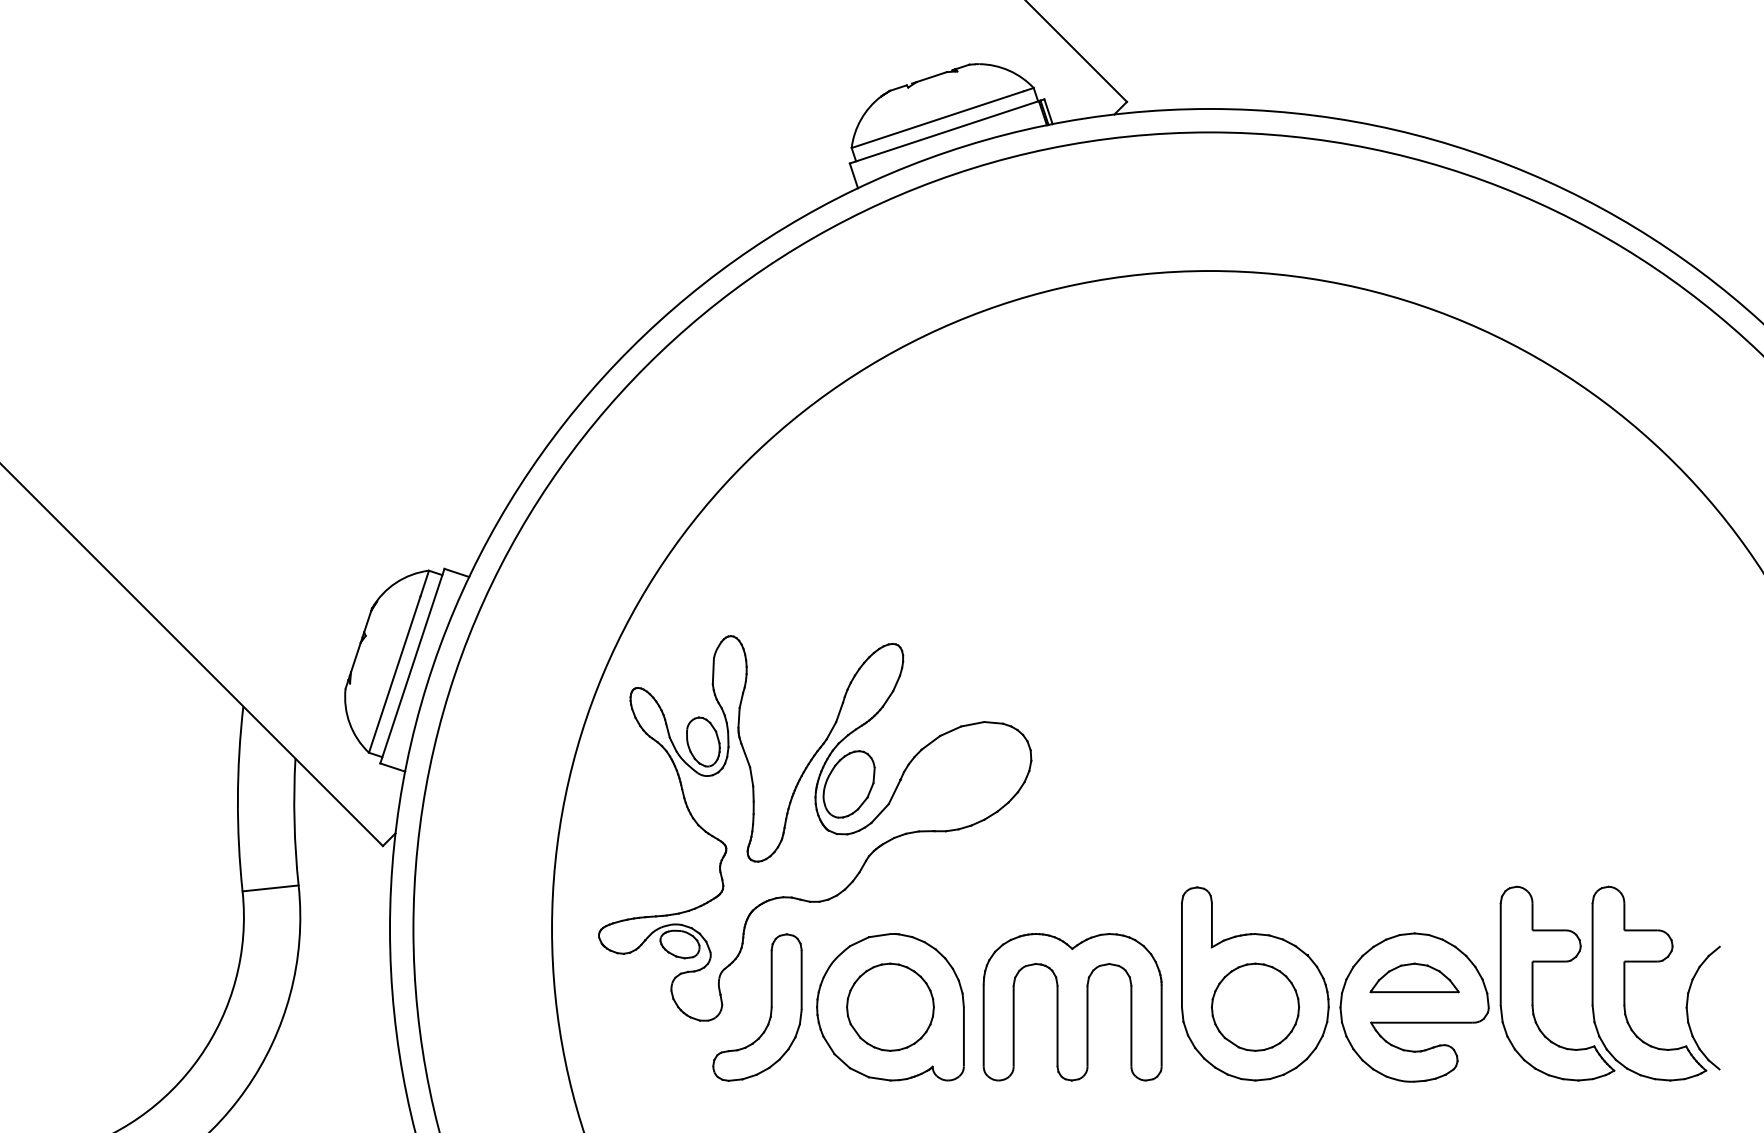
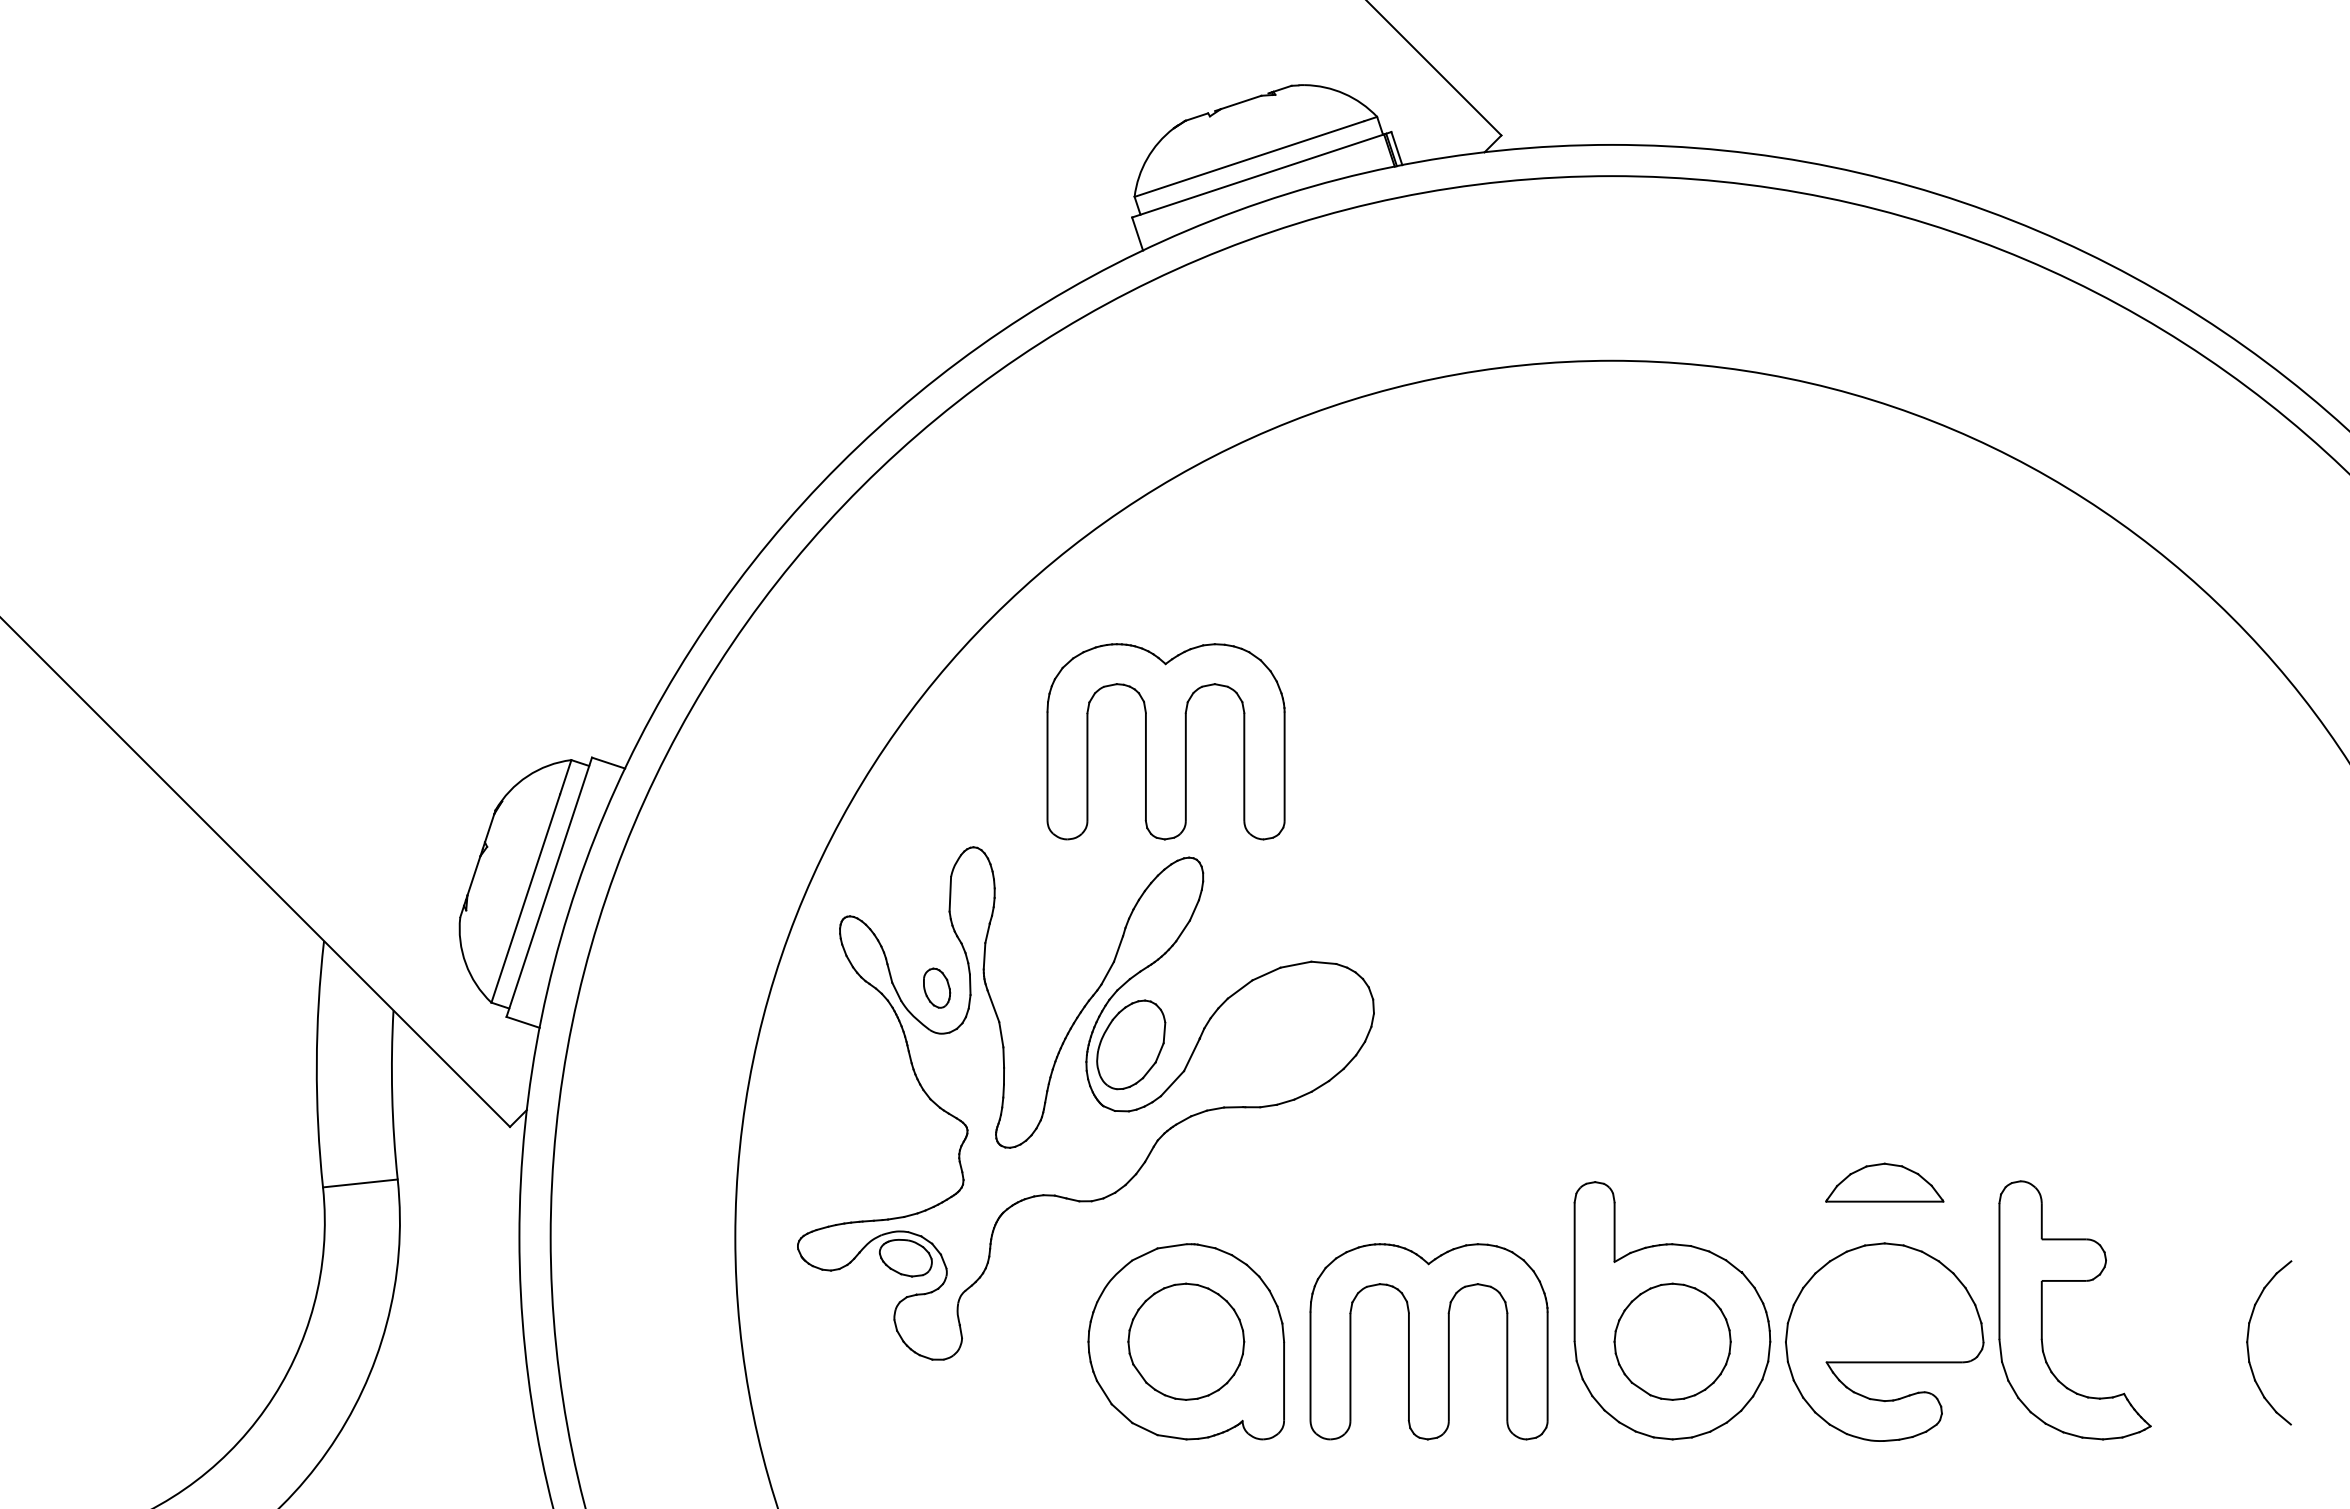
part: (874, 556) -> (1165, 741), added
part: (703, 741) -> (936, 987), size x0.6
part: (1649, 962) -> (2197, 1281), removed
part: (1414, 977) -> (1884, 1182), moved
part: (770, 1009) -> (1026, 1344), removed

